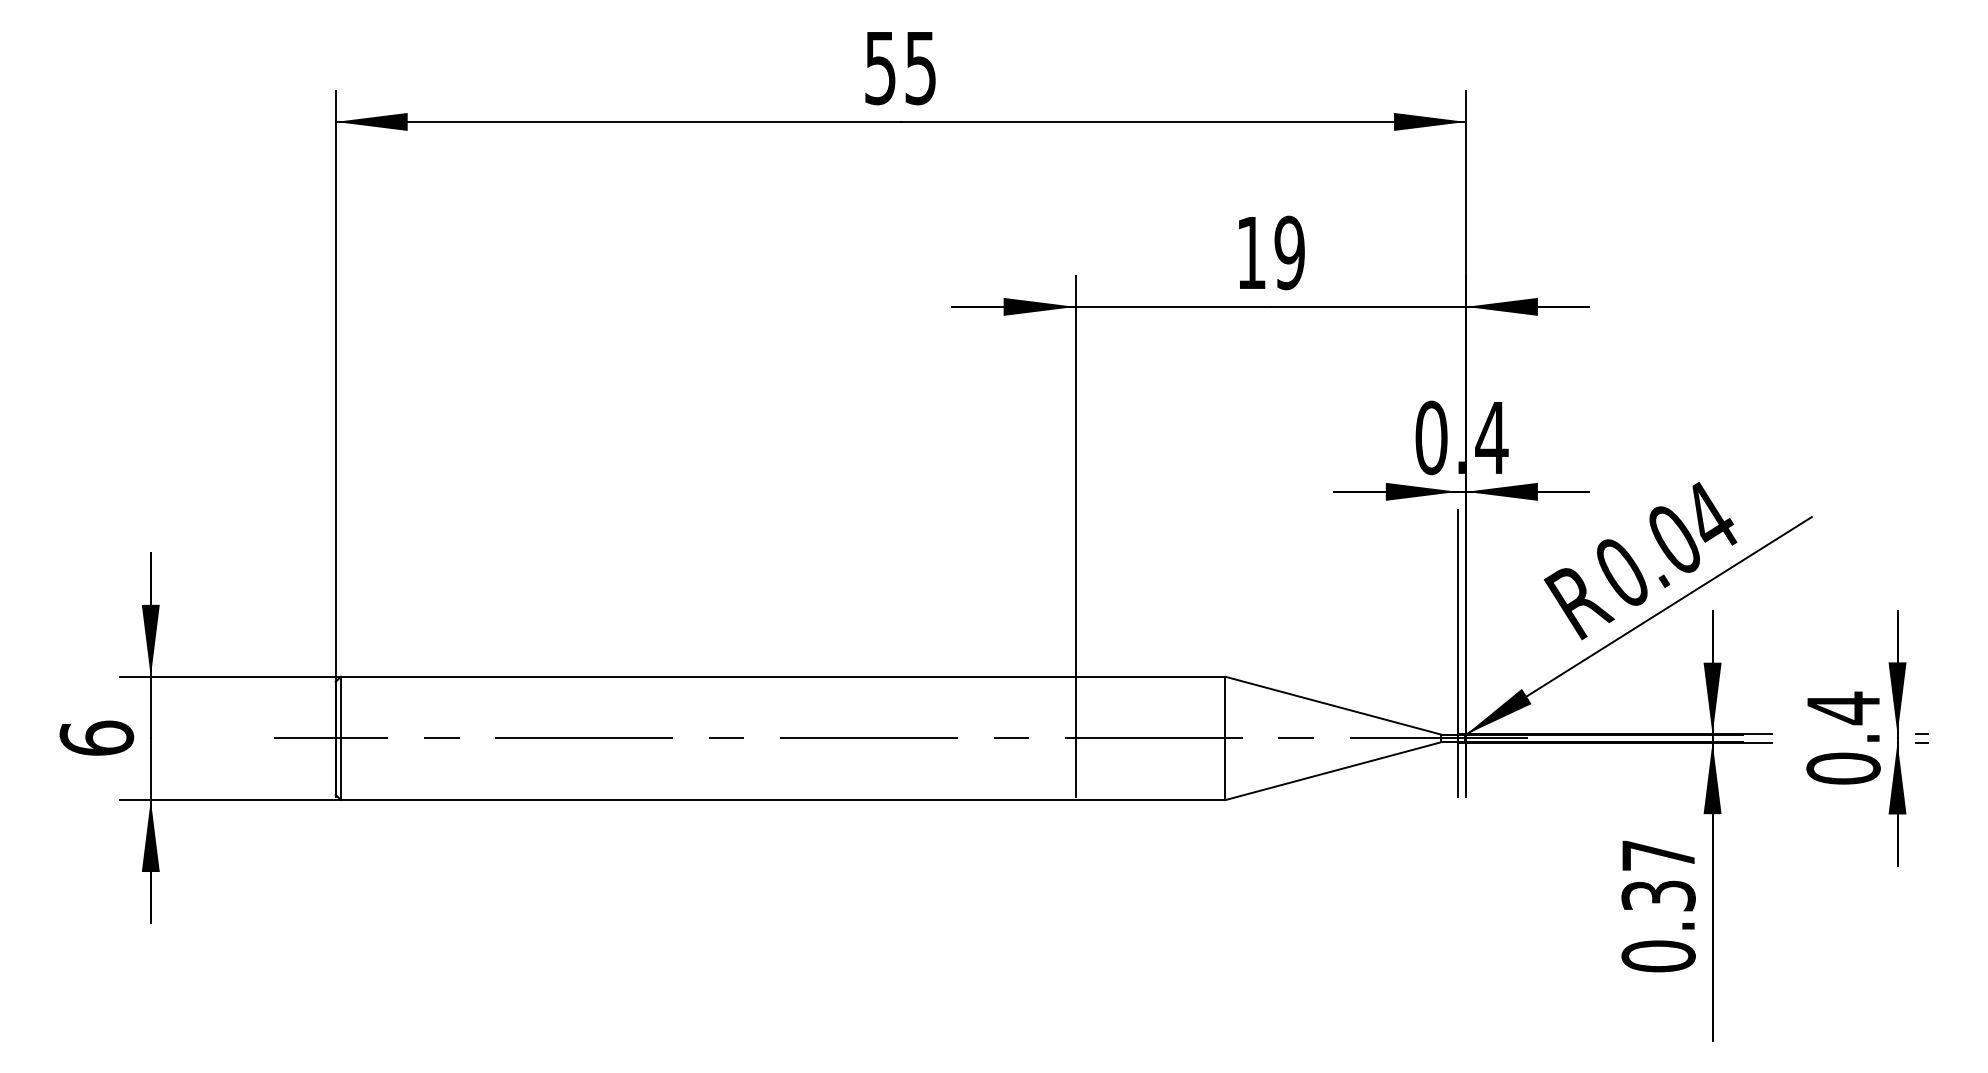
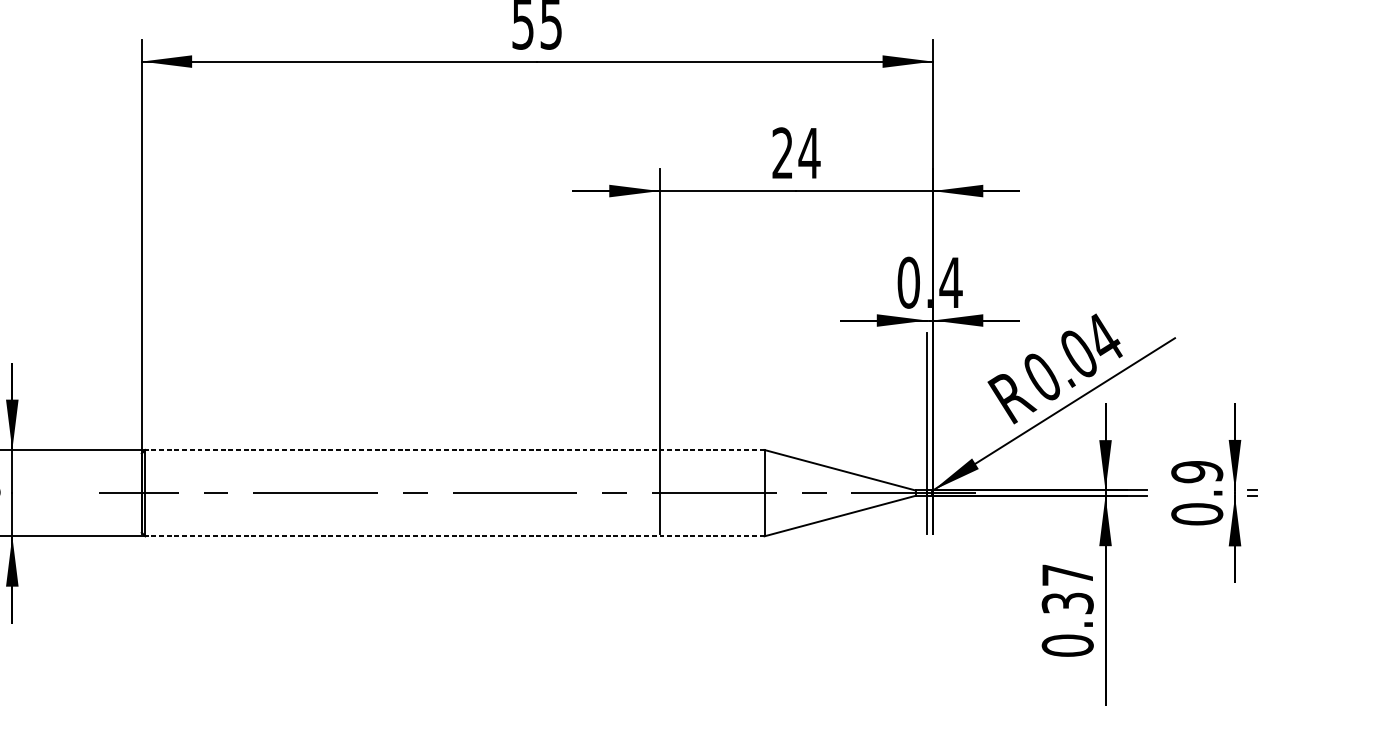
text: (1270, 252) -> (796, 153), 19 -> 24
line: (782, 676) -> (454, 449), solid -> dashed
text: (1843, 708) -> (1197, 472), 0.4 -> 0.9
line: (782, 800) -> (454, 536), solid -> dashed

